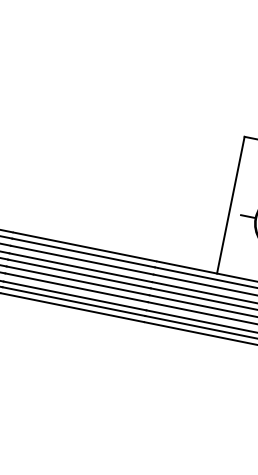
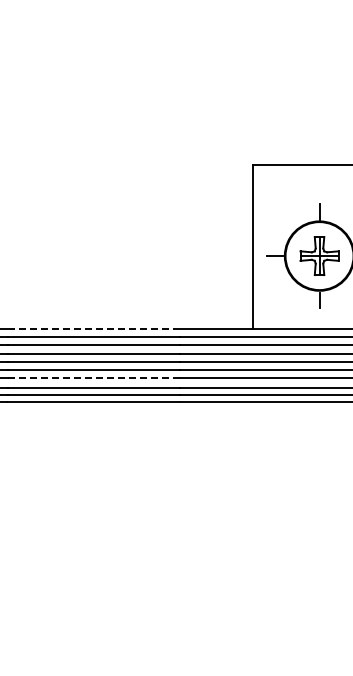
line: (85, 247) -> (94, 329), solid -> dashed
line: (76, 287) -> (94, 378), solid -> dashed

